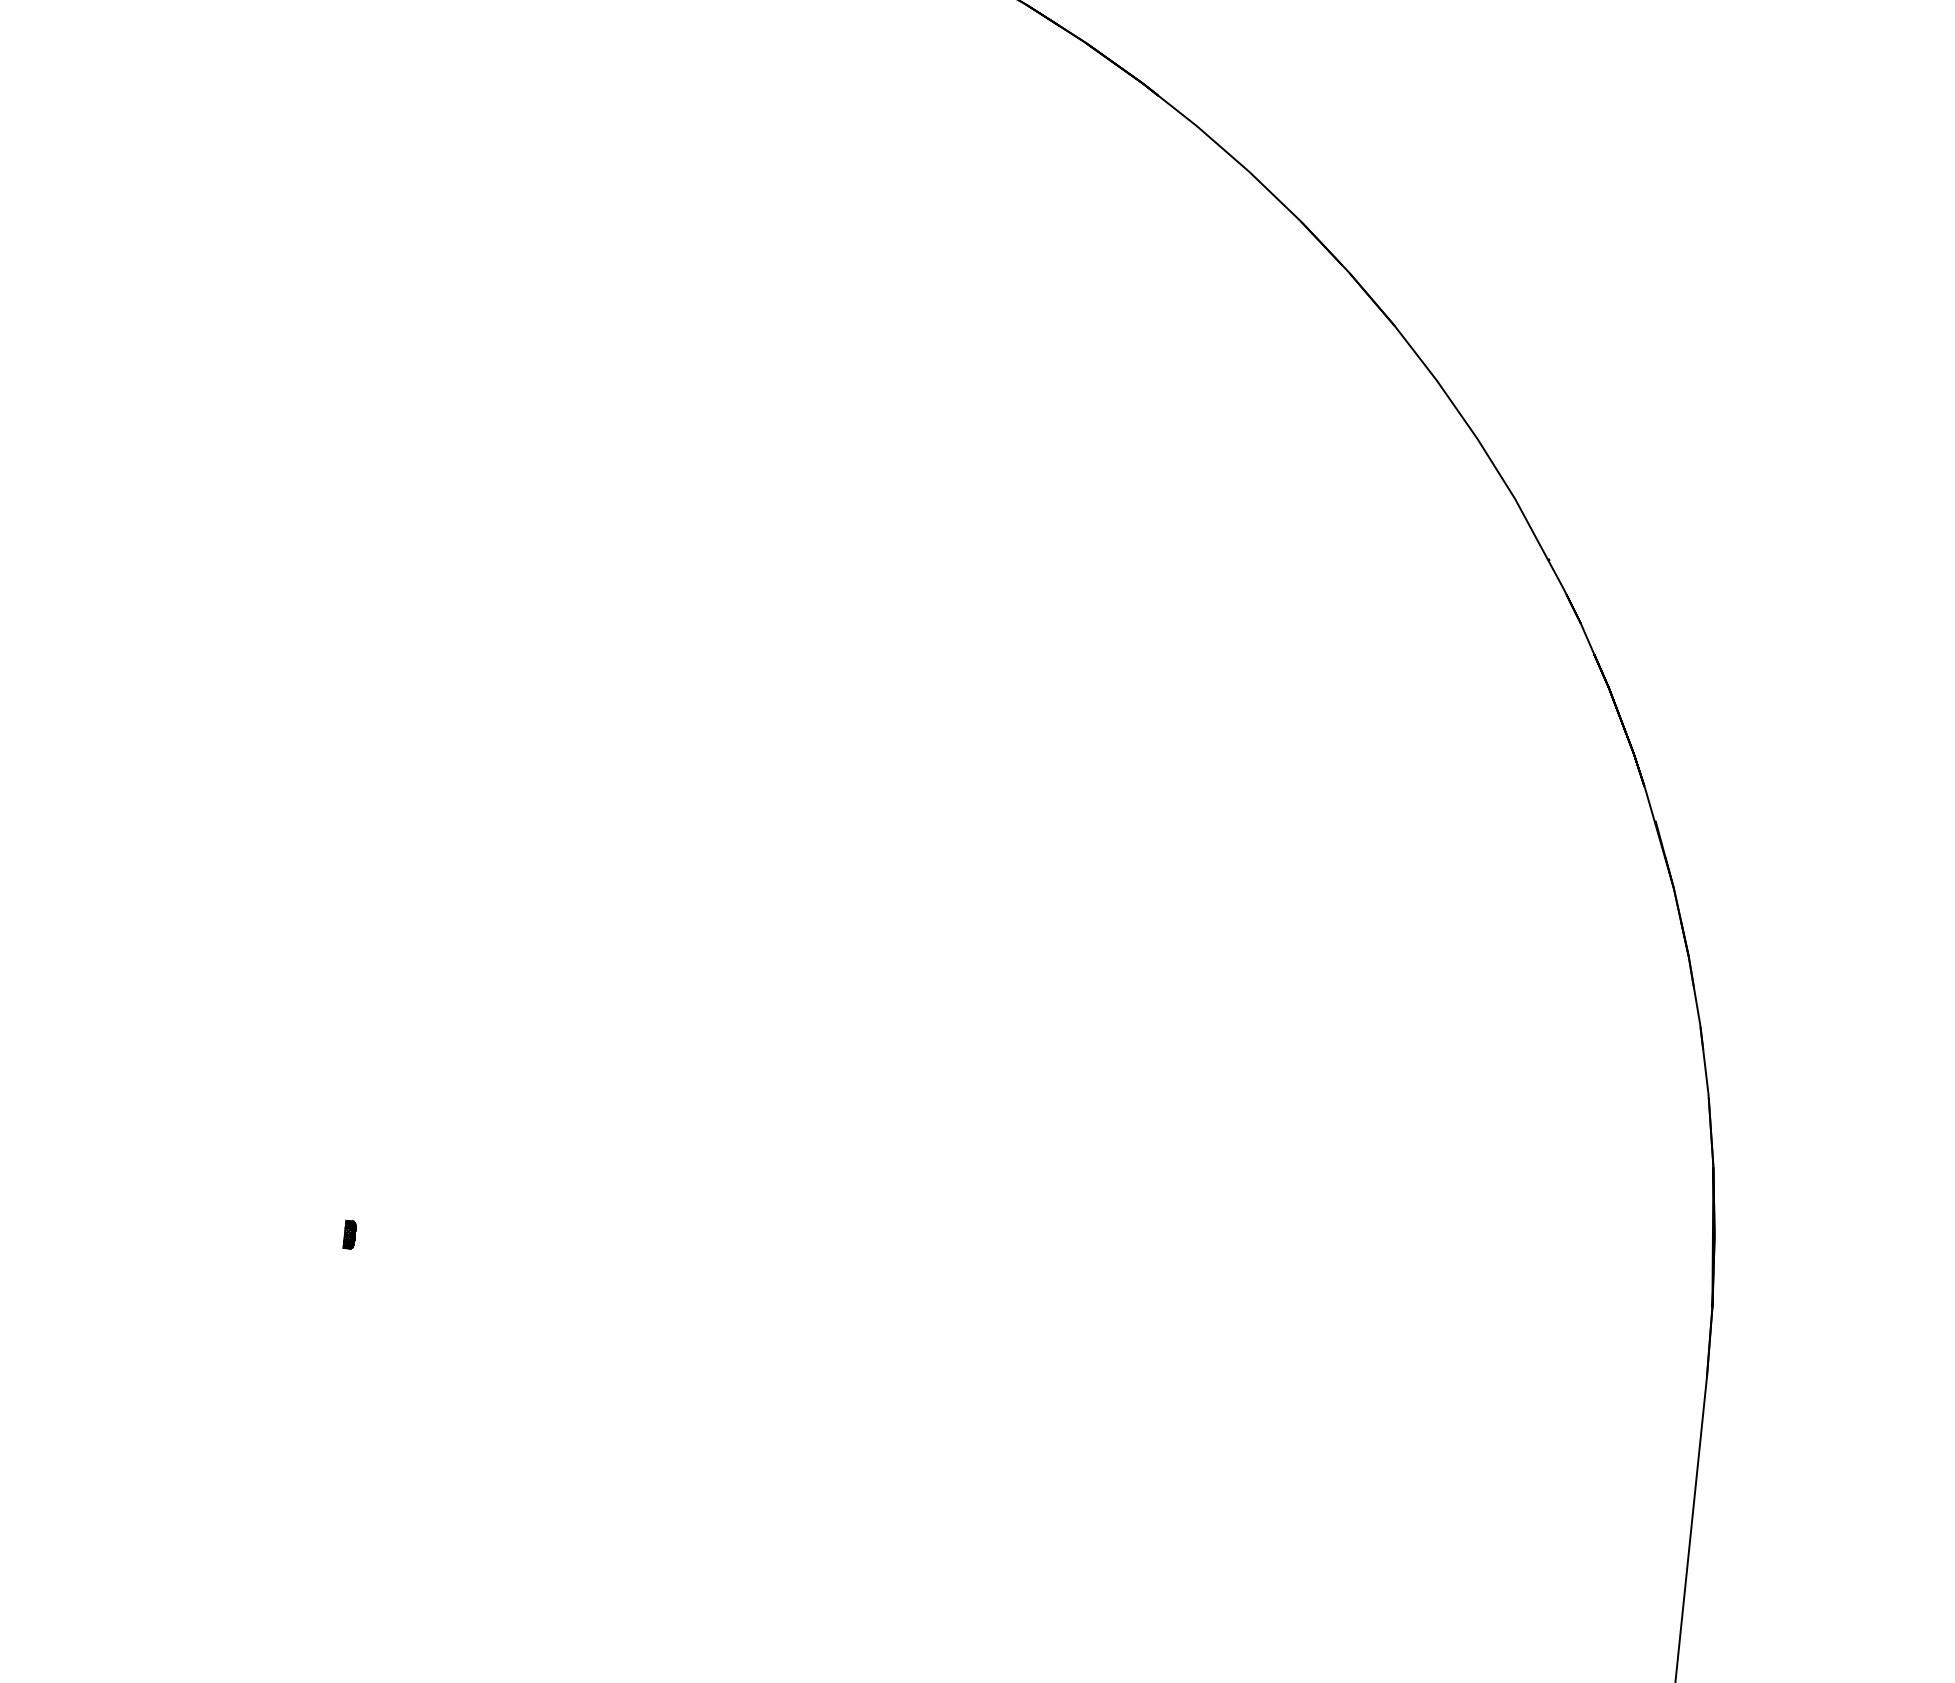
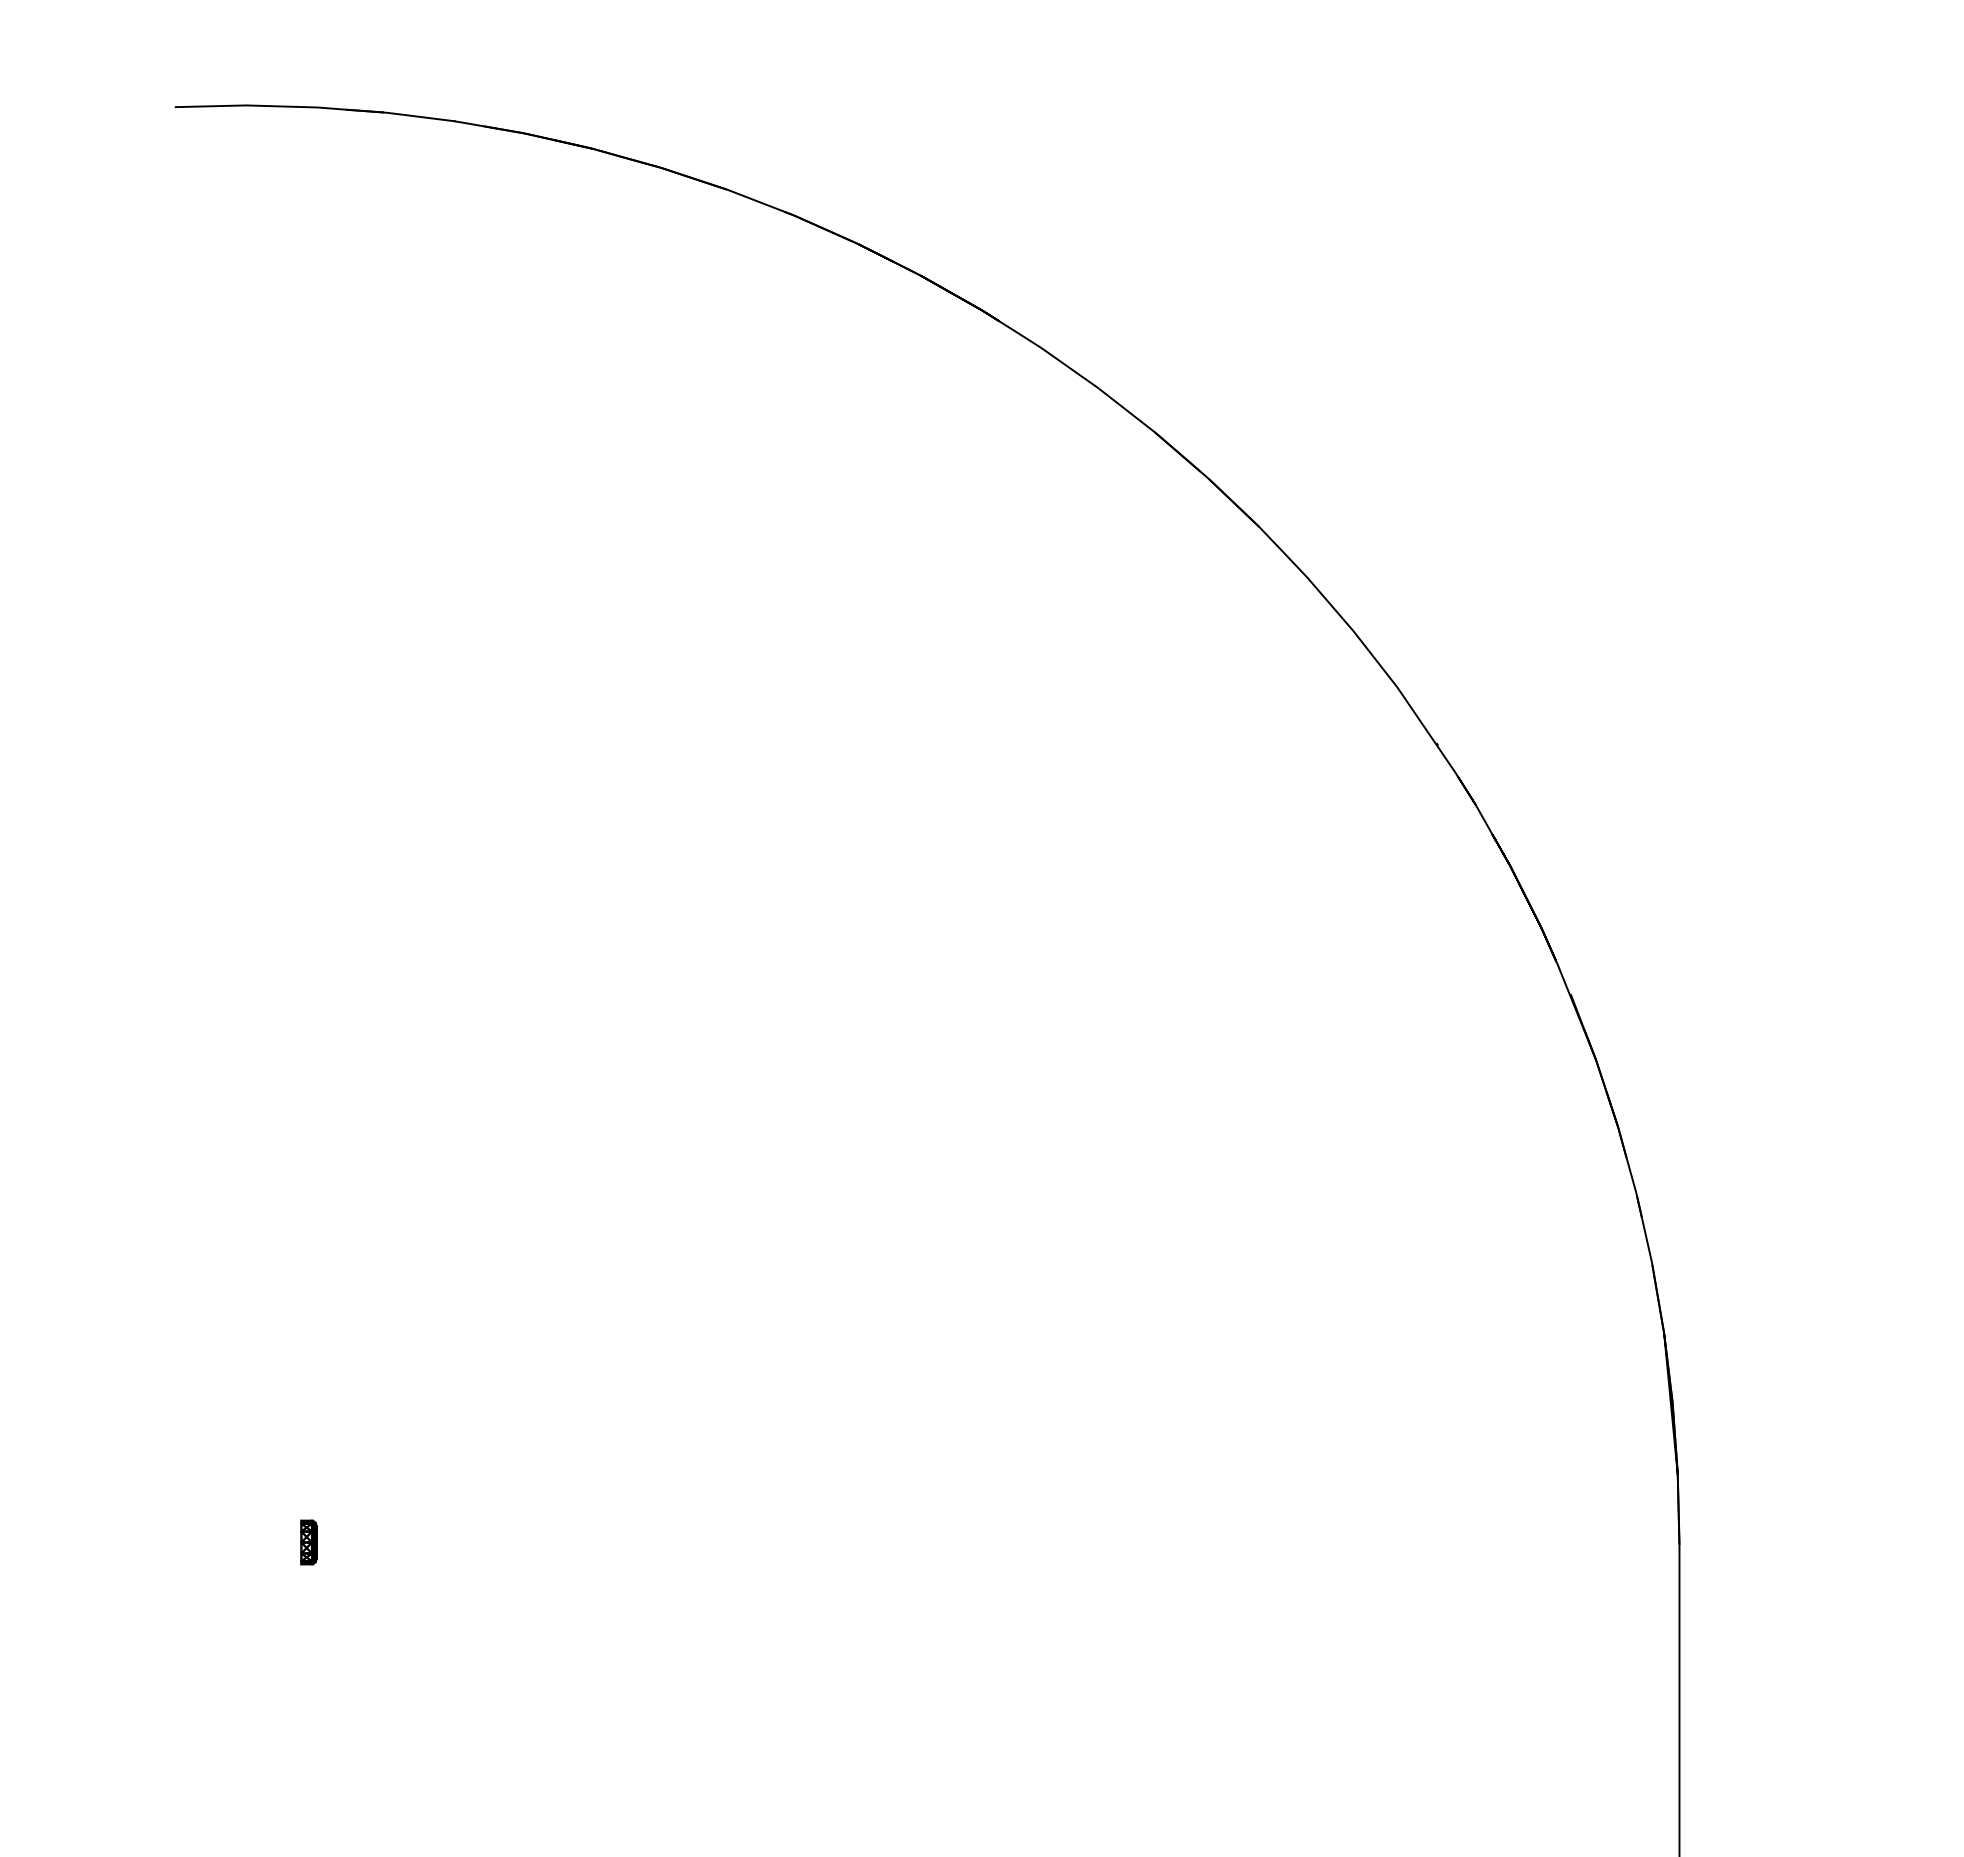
part: (350, 1234) -> (309, 1542), size x1.6

